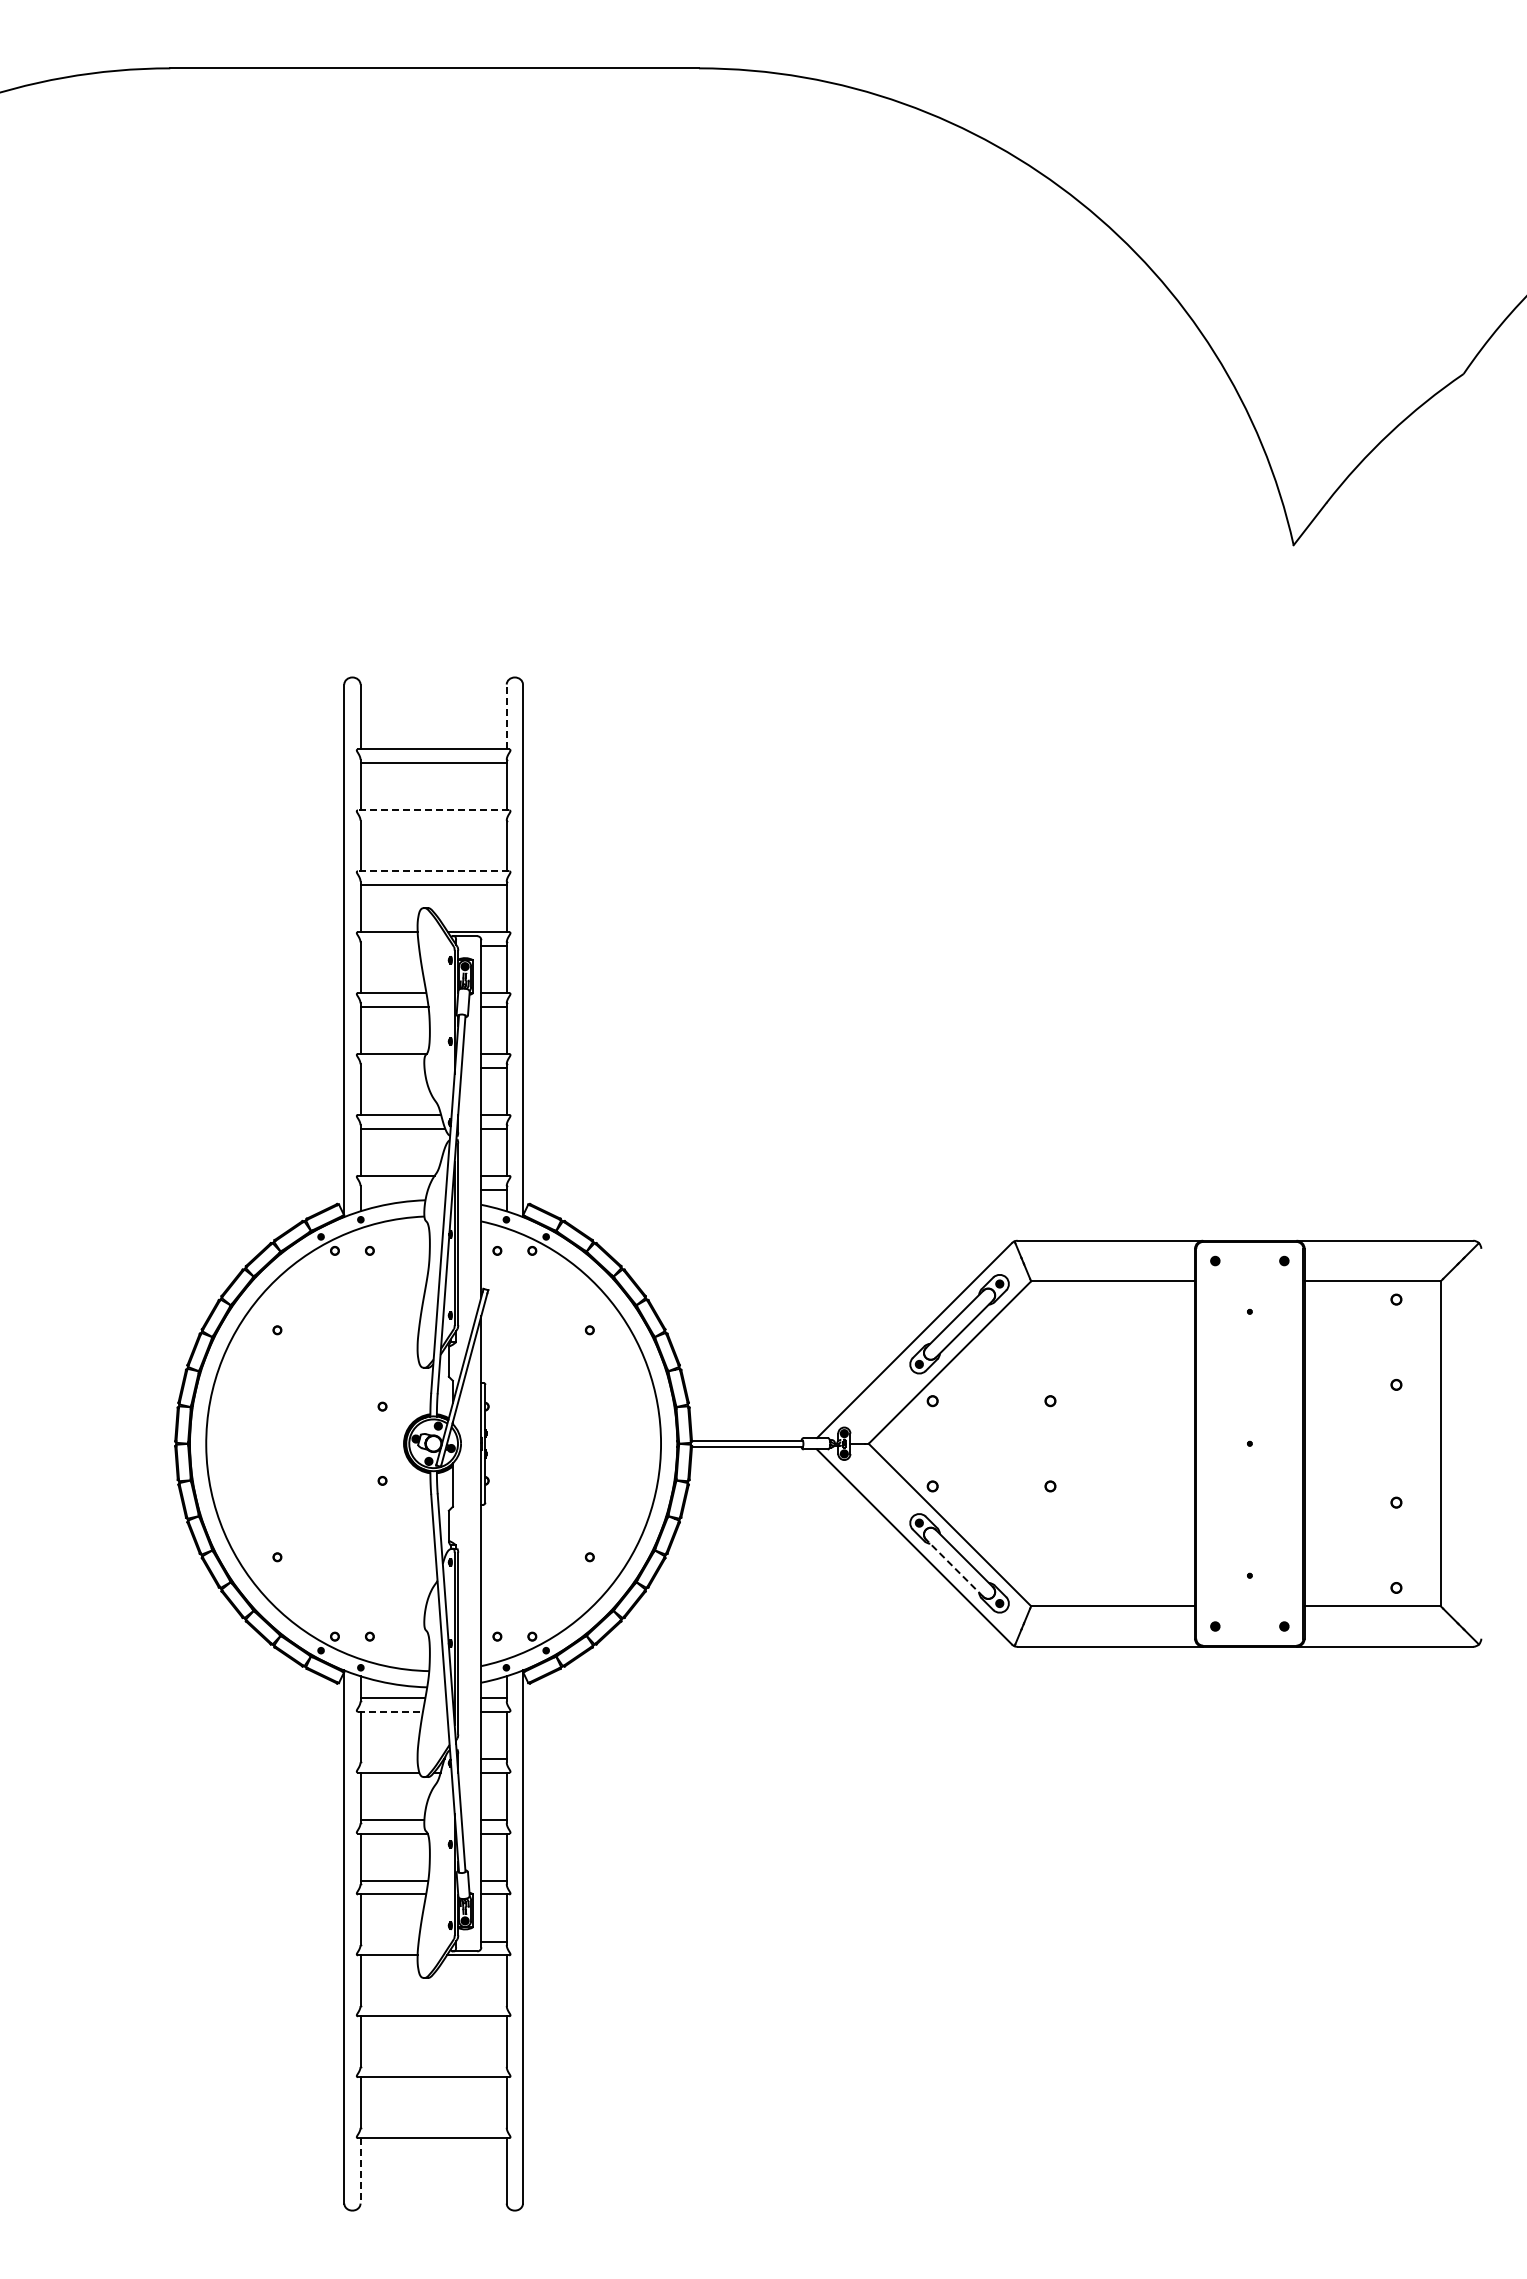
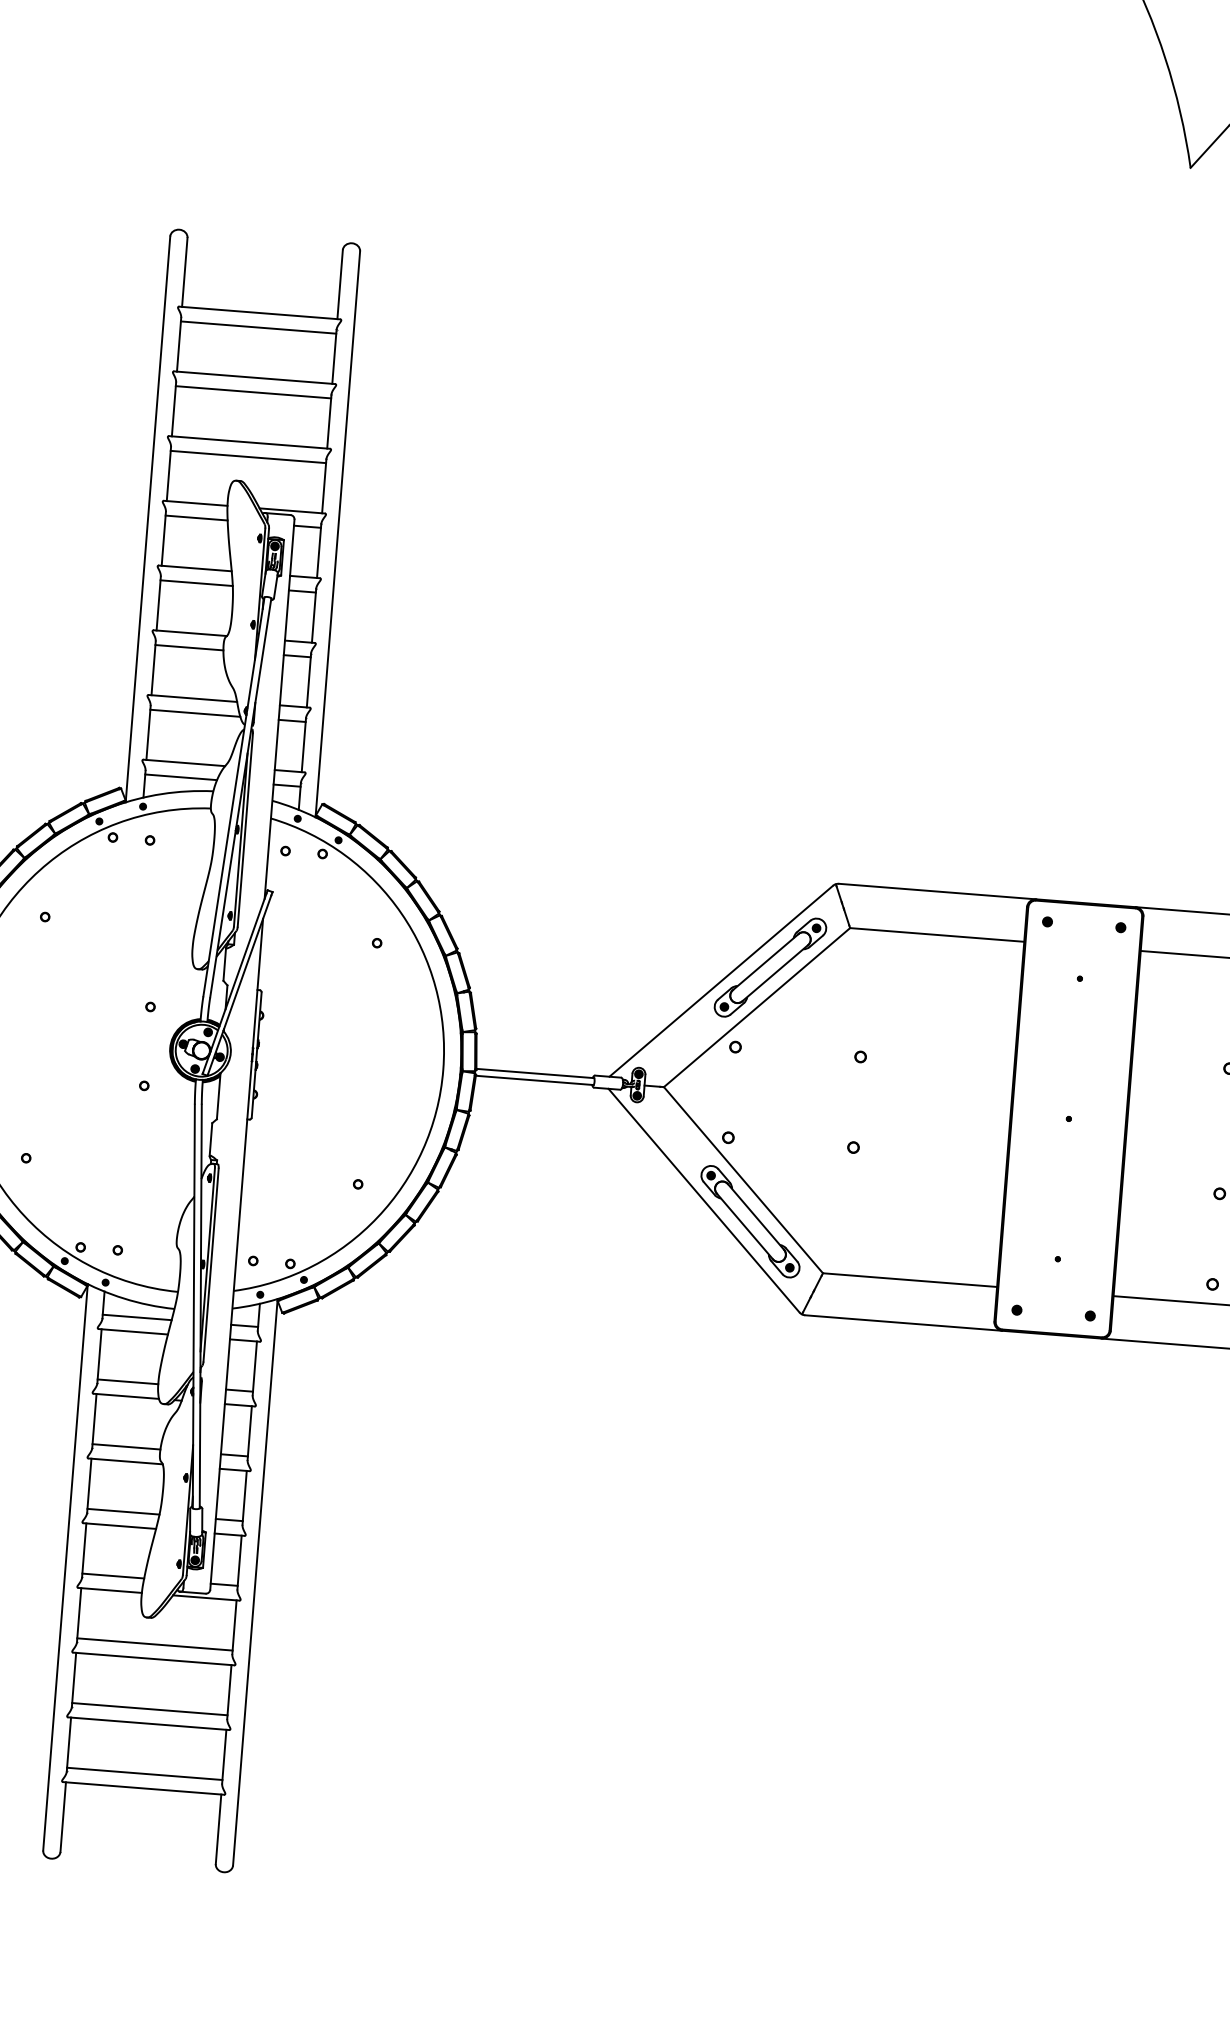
line: (506, 716) -> (339, 284), dashed -> solid
line: (433, 810) -> (254, 377), dashed -> solid
line: (433, 824) -> (253, 392), added
line: (433, 871) -> (249, 442), dashed -> solid
line: (389, 945) -> (196, 517), added
line: (392, 1067) -> (189, 647), added
line: (394, 1189) -> (181, 777), added
line: (954, 1568) -> (744, 1226), dashed -> solid
line: (390, 1711) -> (133, 1331), dashed -> solid
line: (388, 1758) -> (127, 1381), added
line: (389, 1941) -> (113, 1575), added
line: (433, 2002) -> (154, 1644), added
line: (433, 2063) -> (149, 1709), added
line: (433, 2124) -> (144, 1773), added
line: (360, 2170) -> (63, 1816), dashed -> solid

